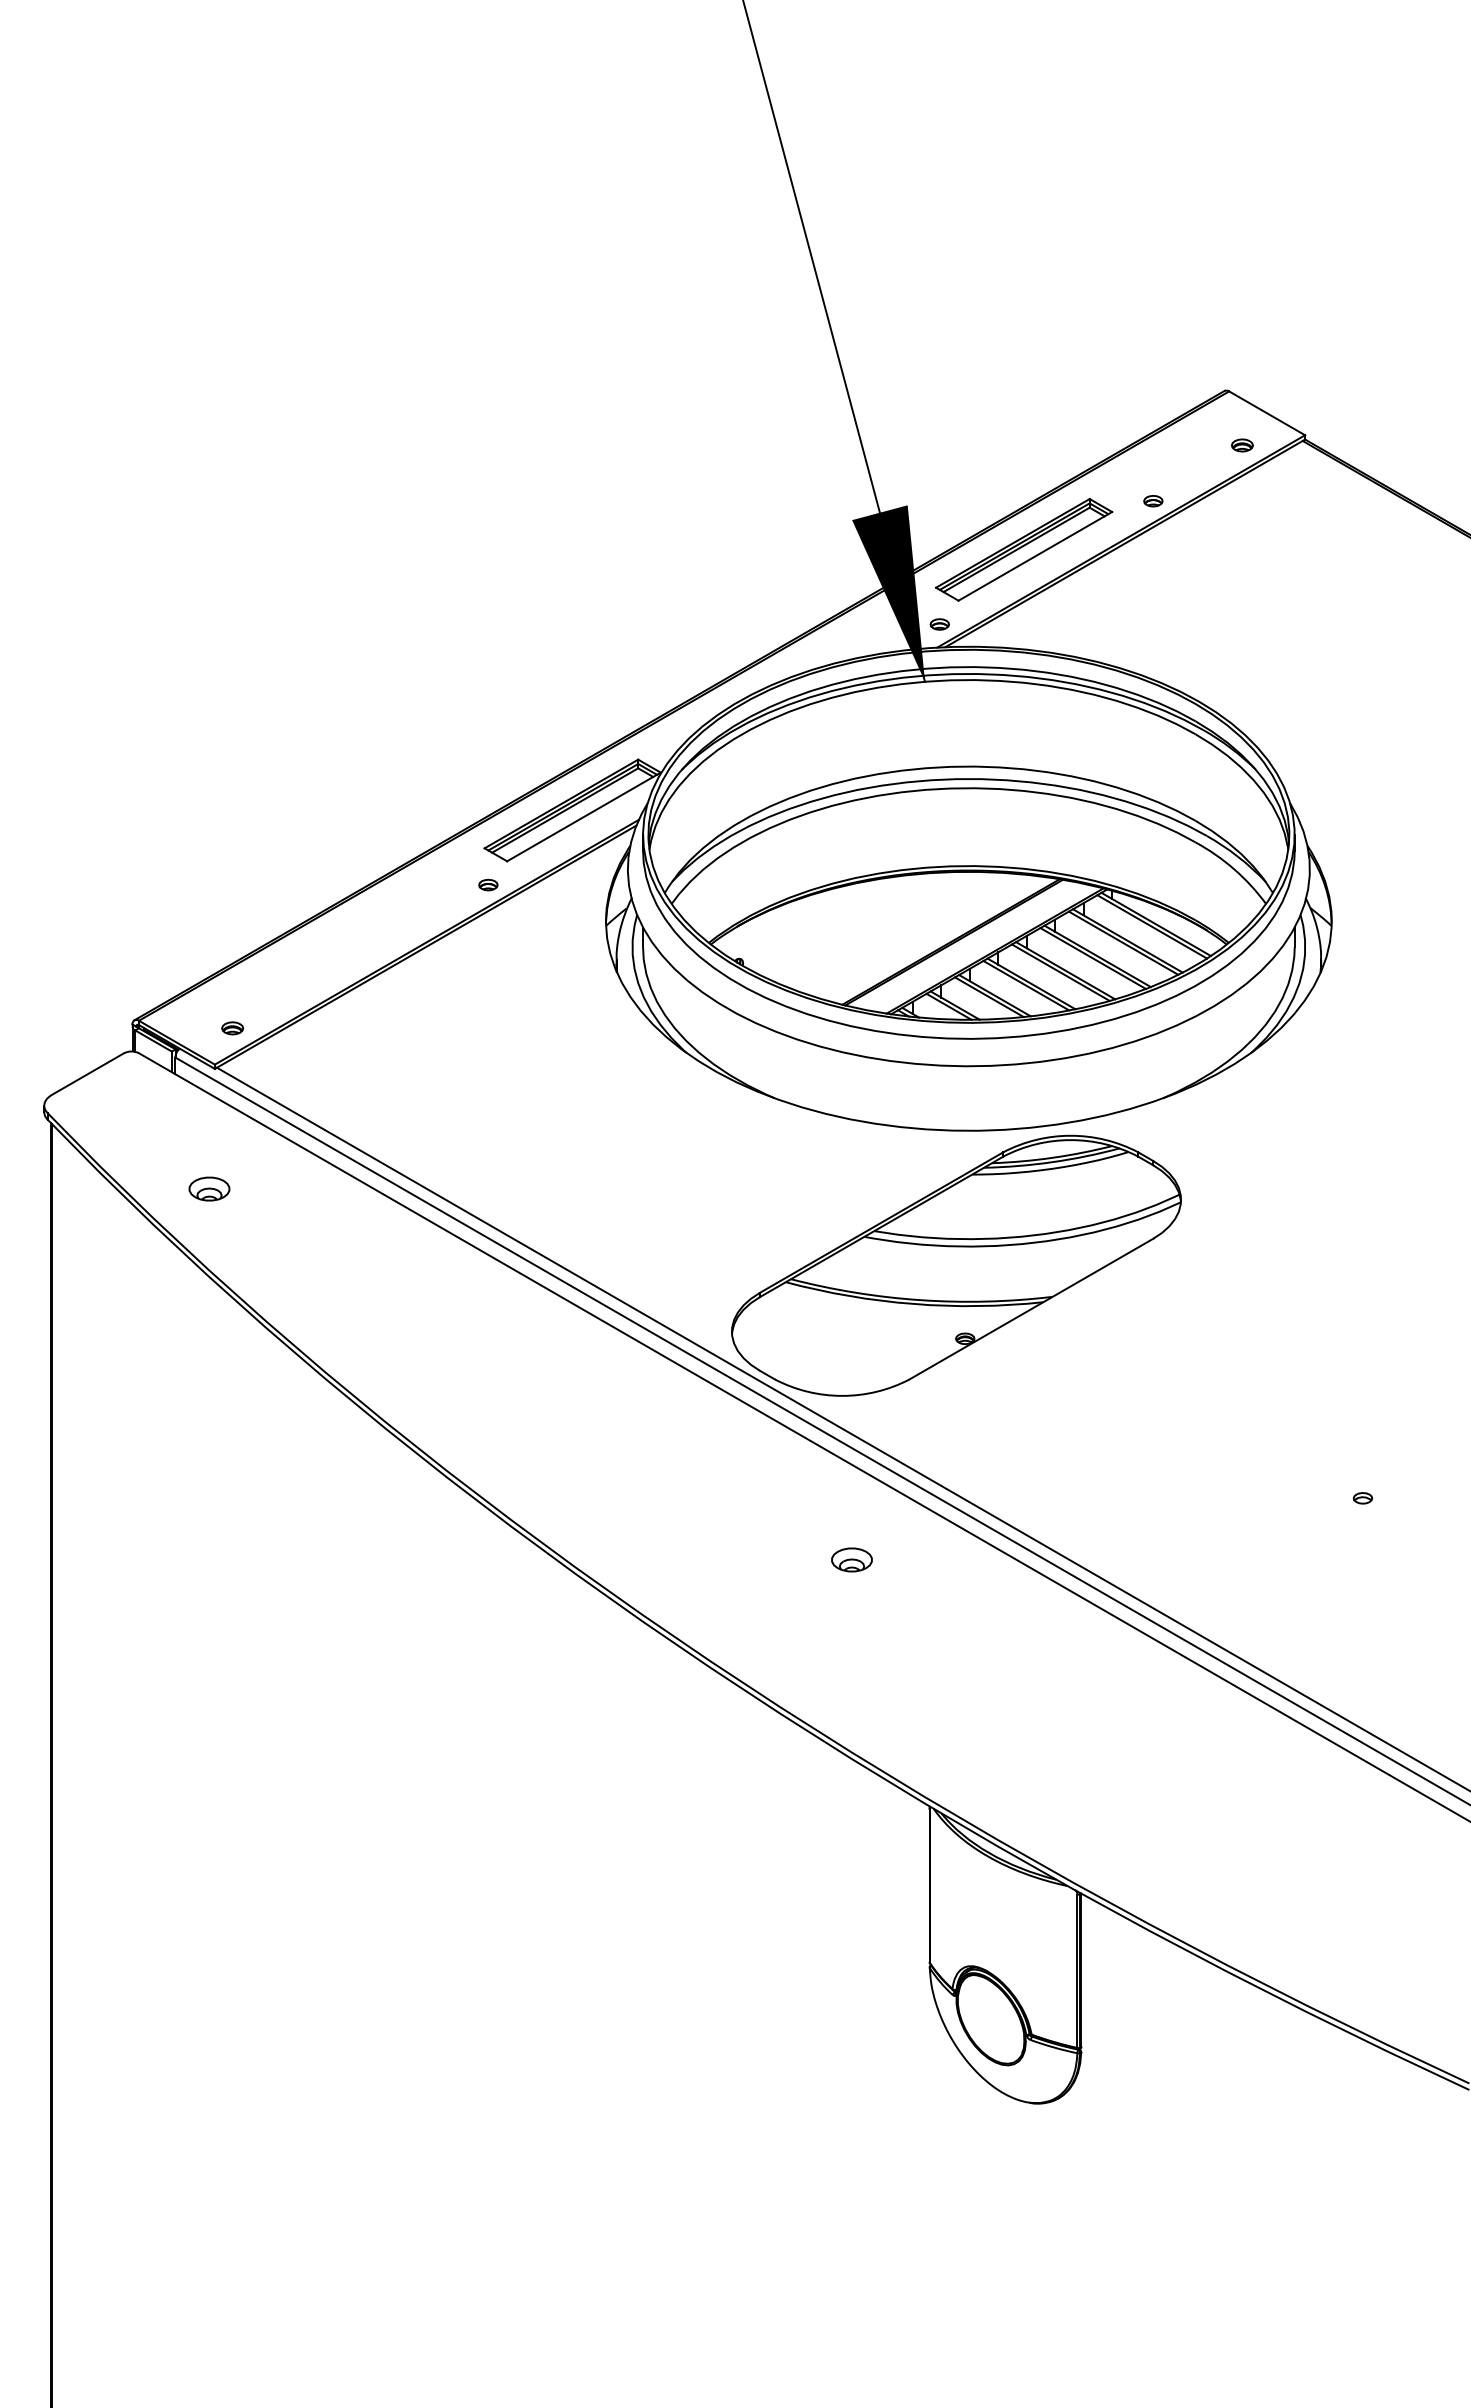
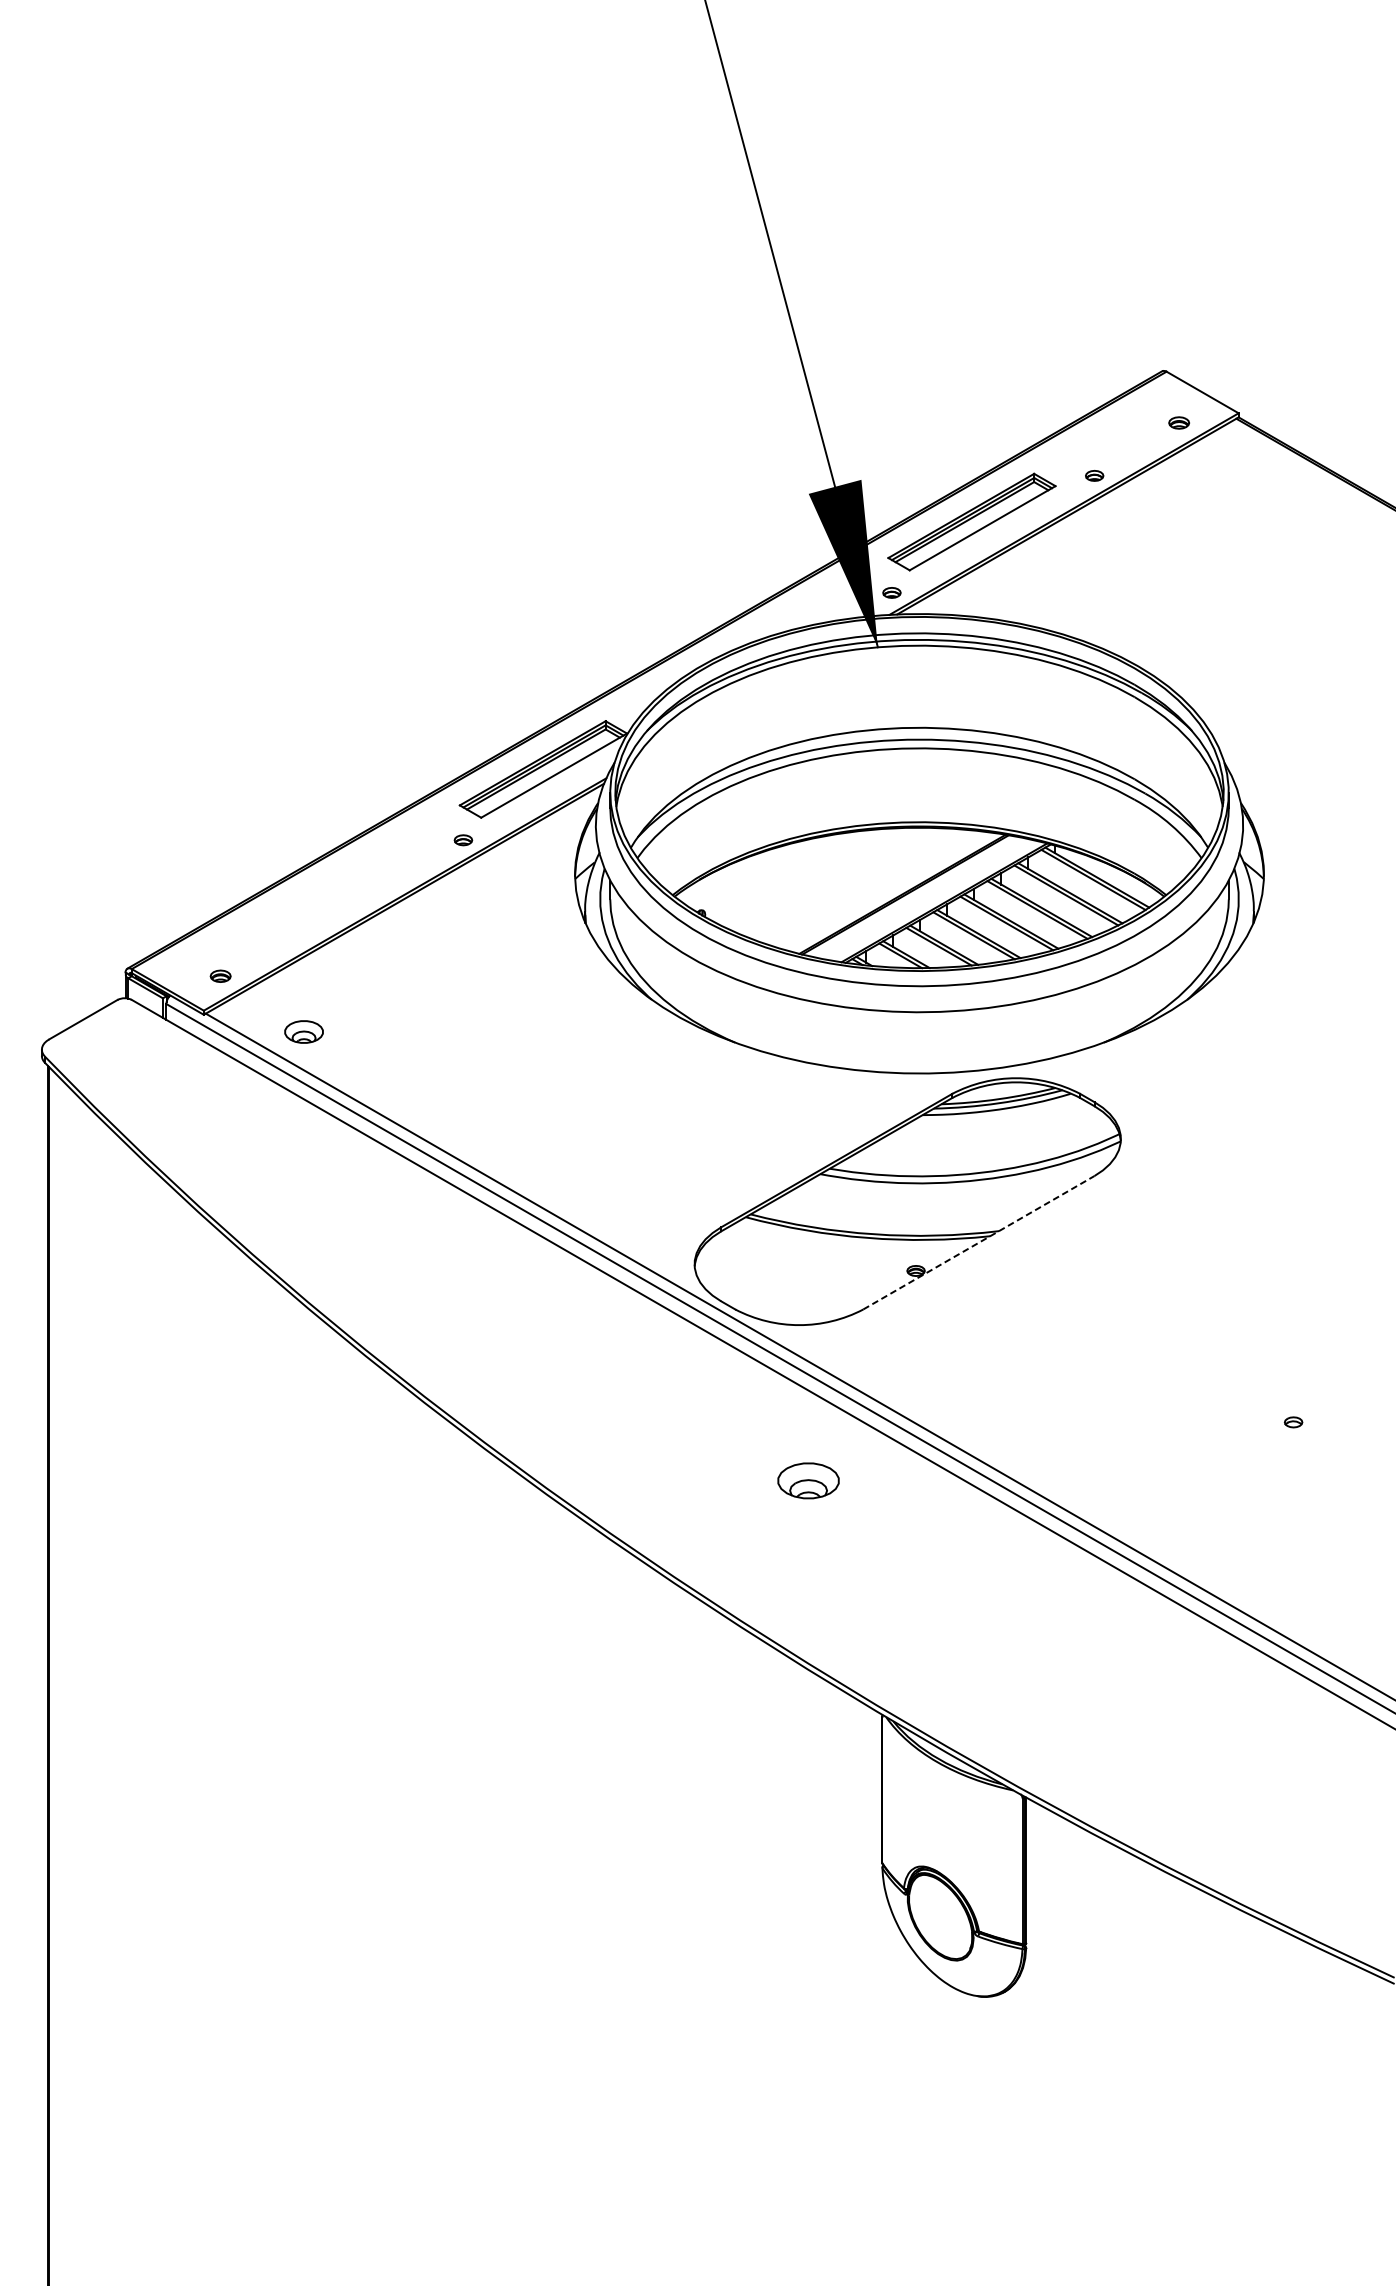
part: (209, 1188) -> (304, 1031), moved
line: (1031, 1309) -> (978, 1243), solid -> dashed
part: (851, 1559) -> (808, 1480), size x1.6

